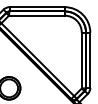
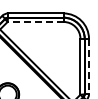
line: (36, 15) -> (35, 21), solid -> dashed
line: (90, 60) -> (89, 66), solid -> dashed

